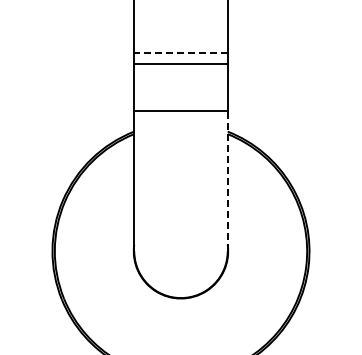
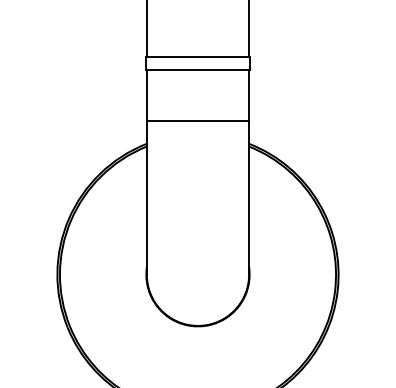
line: (180, 52) -> (197, 57), dashed -> solid
line: (227, 180) -> (248, 197), dashed -> solid

